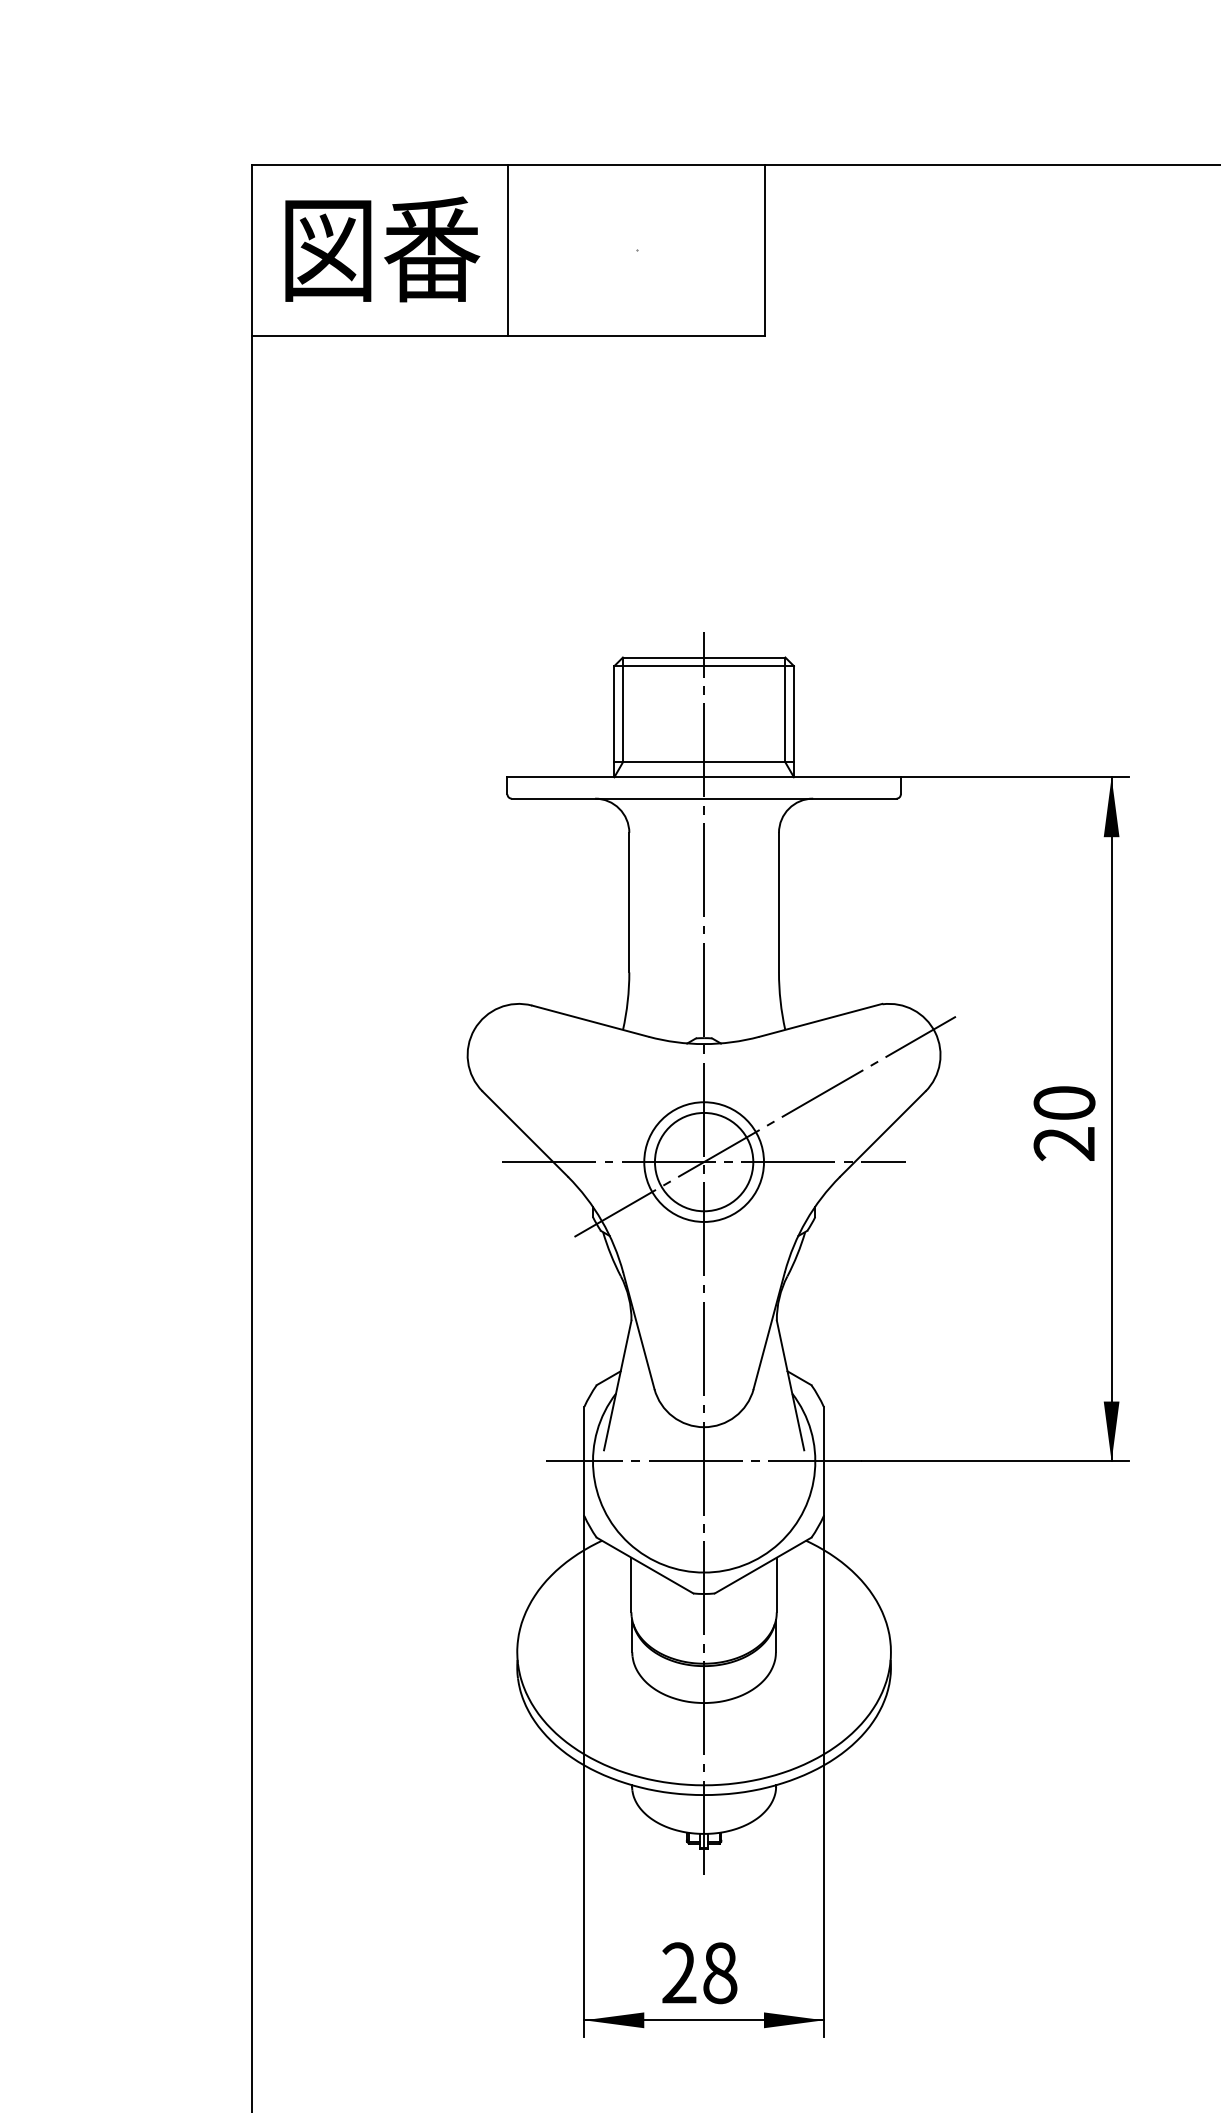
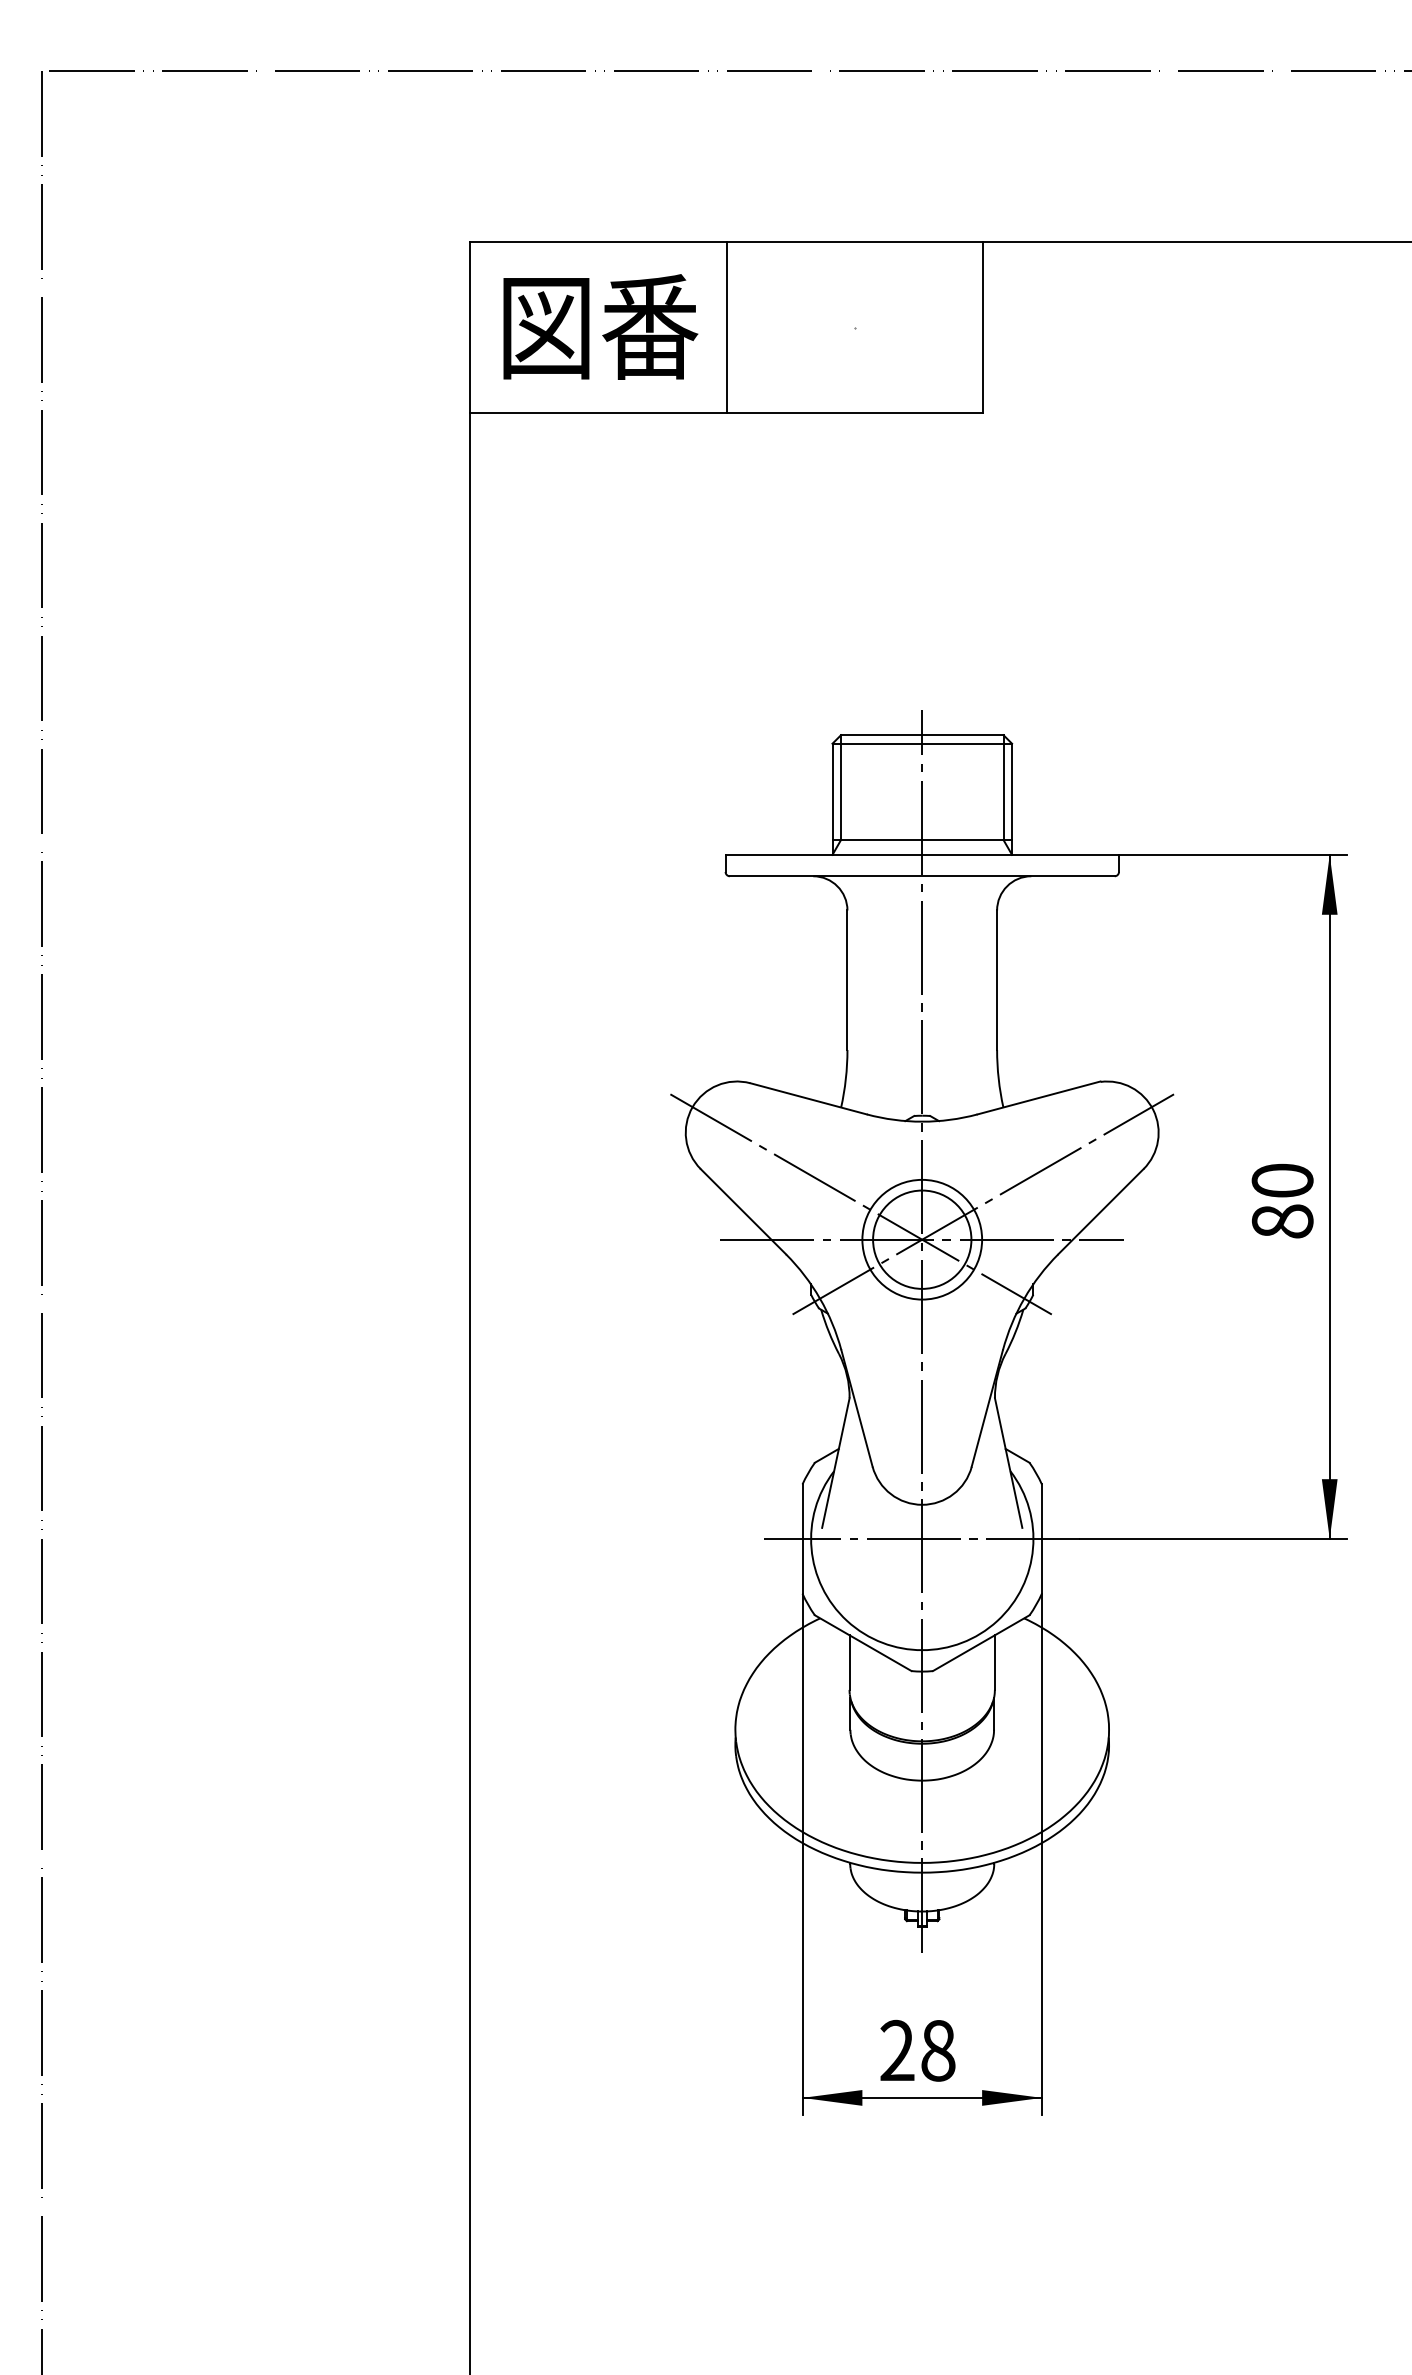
line: (642, 1126) -> (860, 1204), added
text: (1064, 1143) -> (1282, 1221), 20 -> 80

